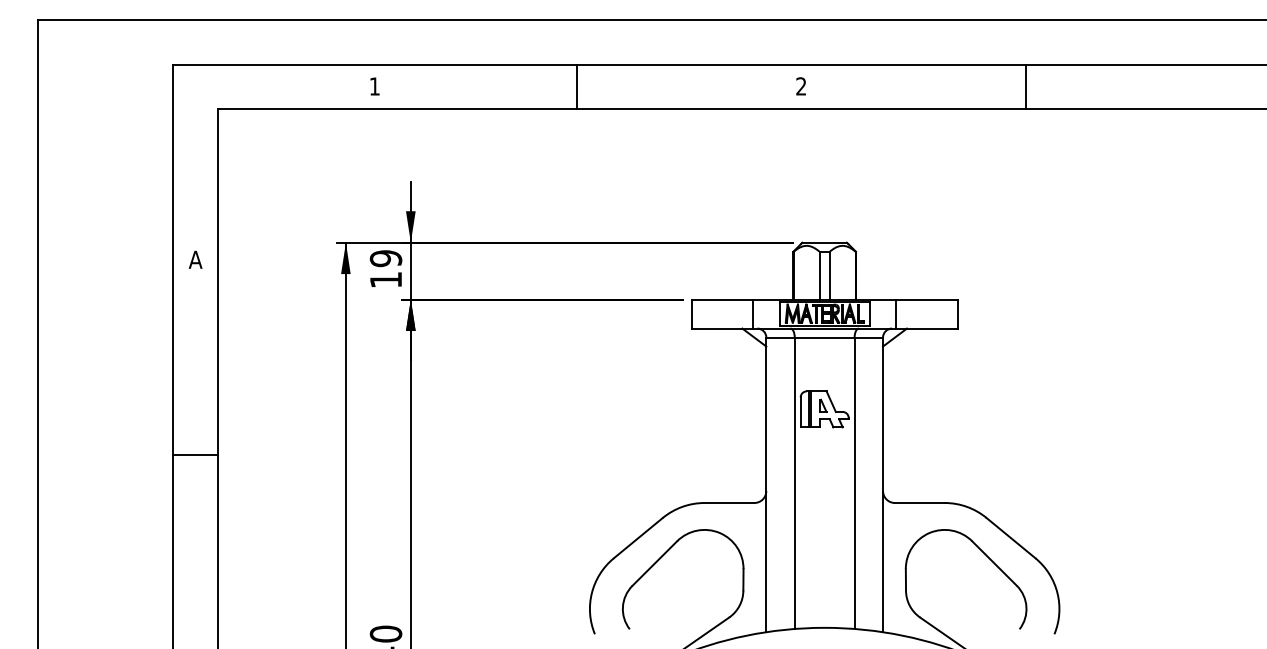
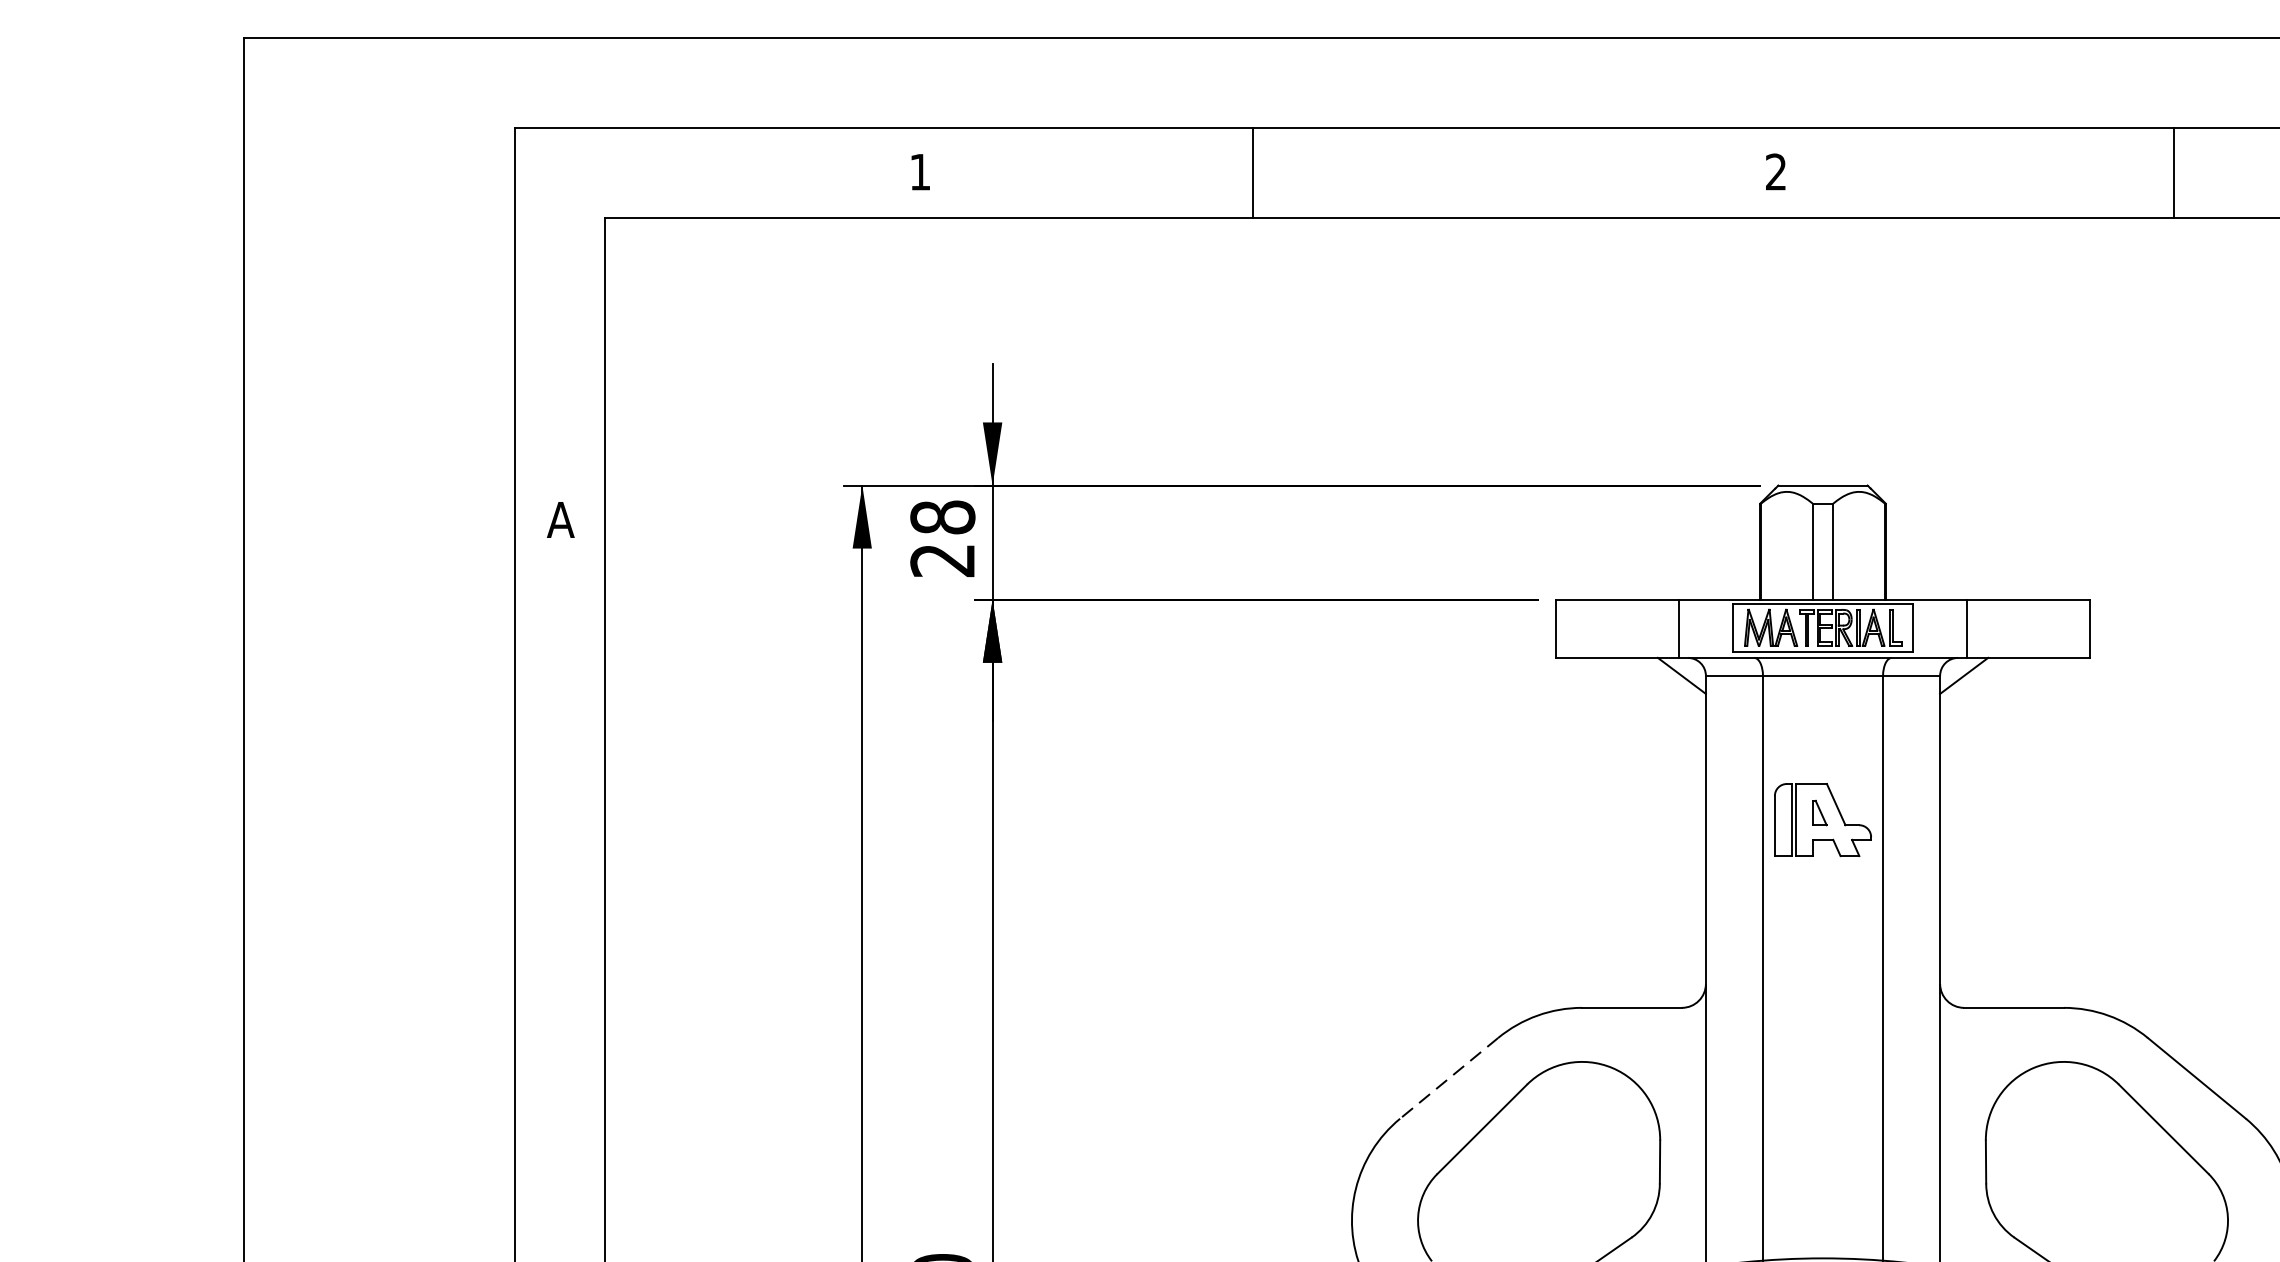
line: (576, 86) -> (1252, 172), moved
line: (1025, 86) -> (2173, 172), moved
text: (385, 269) -> (941, 539), 19 -> 28
line: (194, 455) -> (558, 912), removed
line: (638, 538) -> (1449, 1079), solid -> dashed

